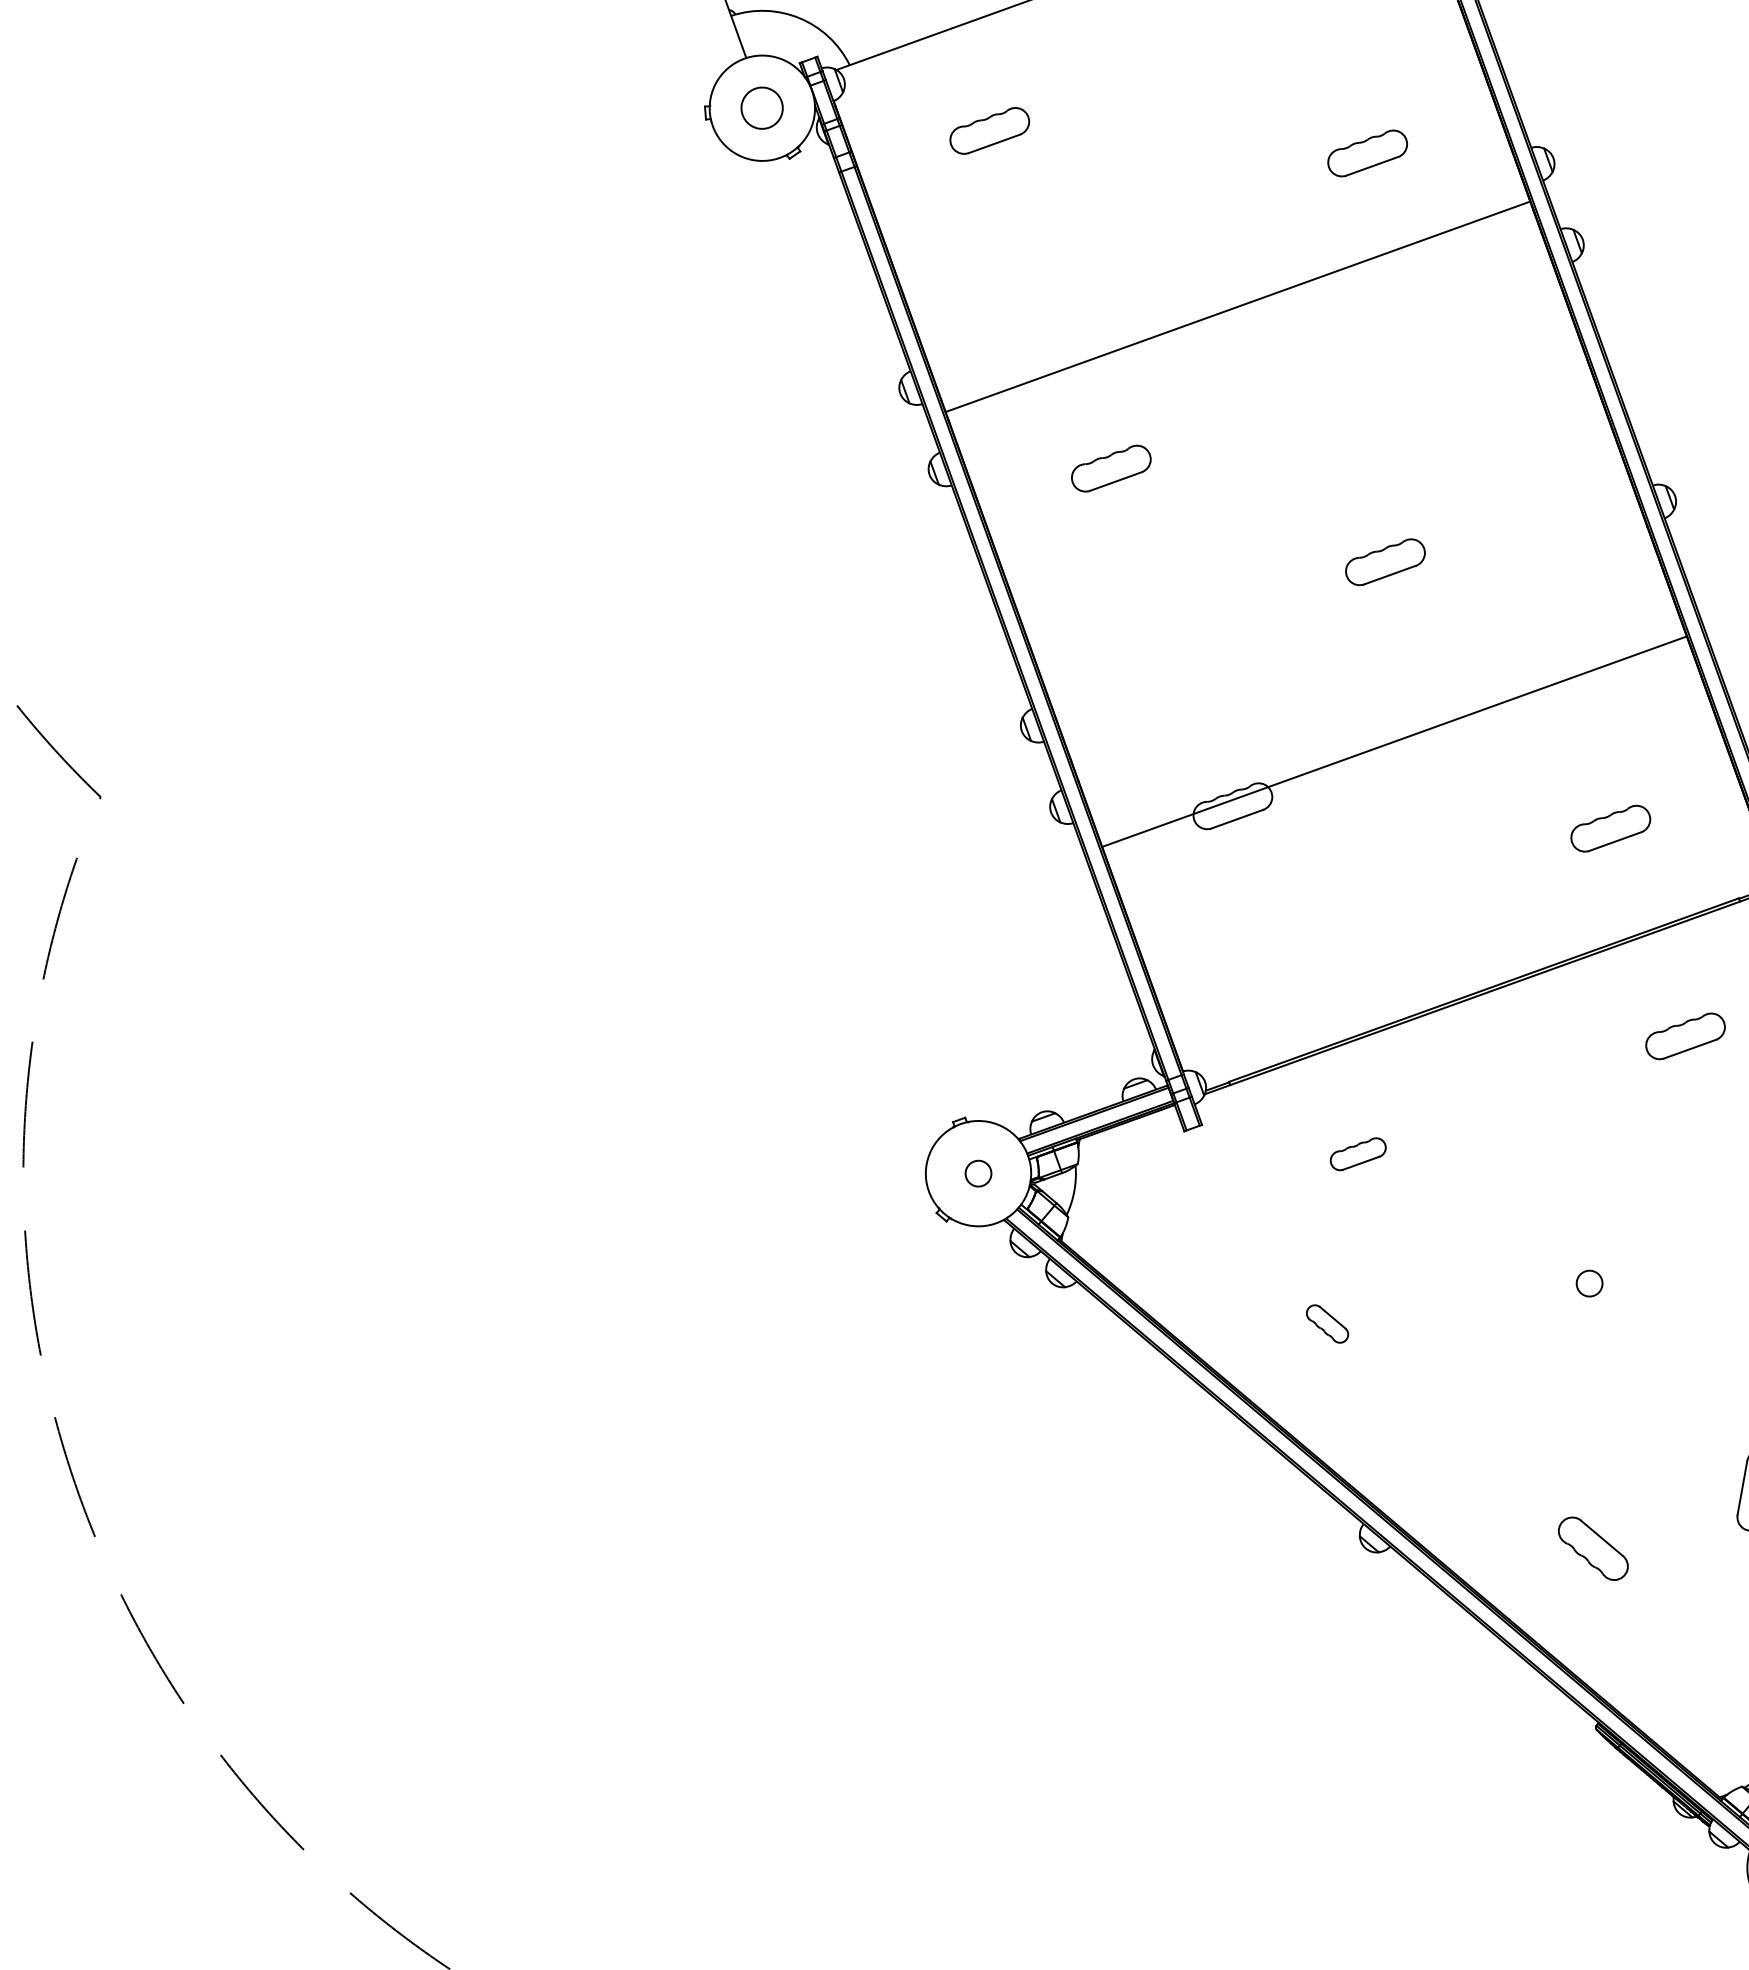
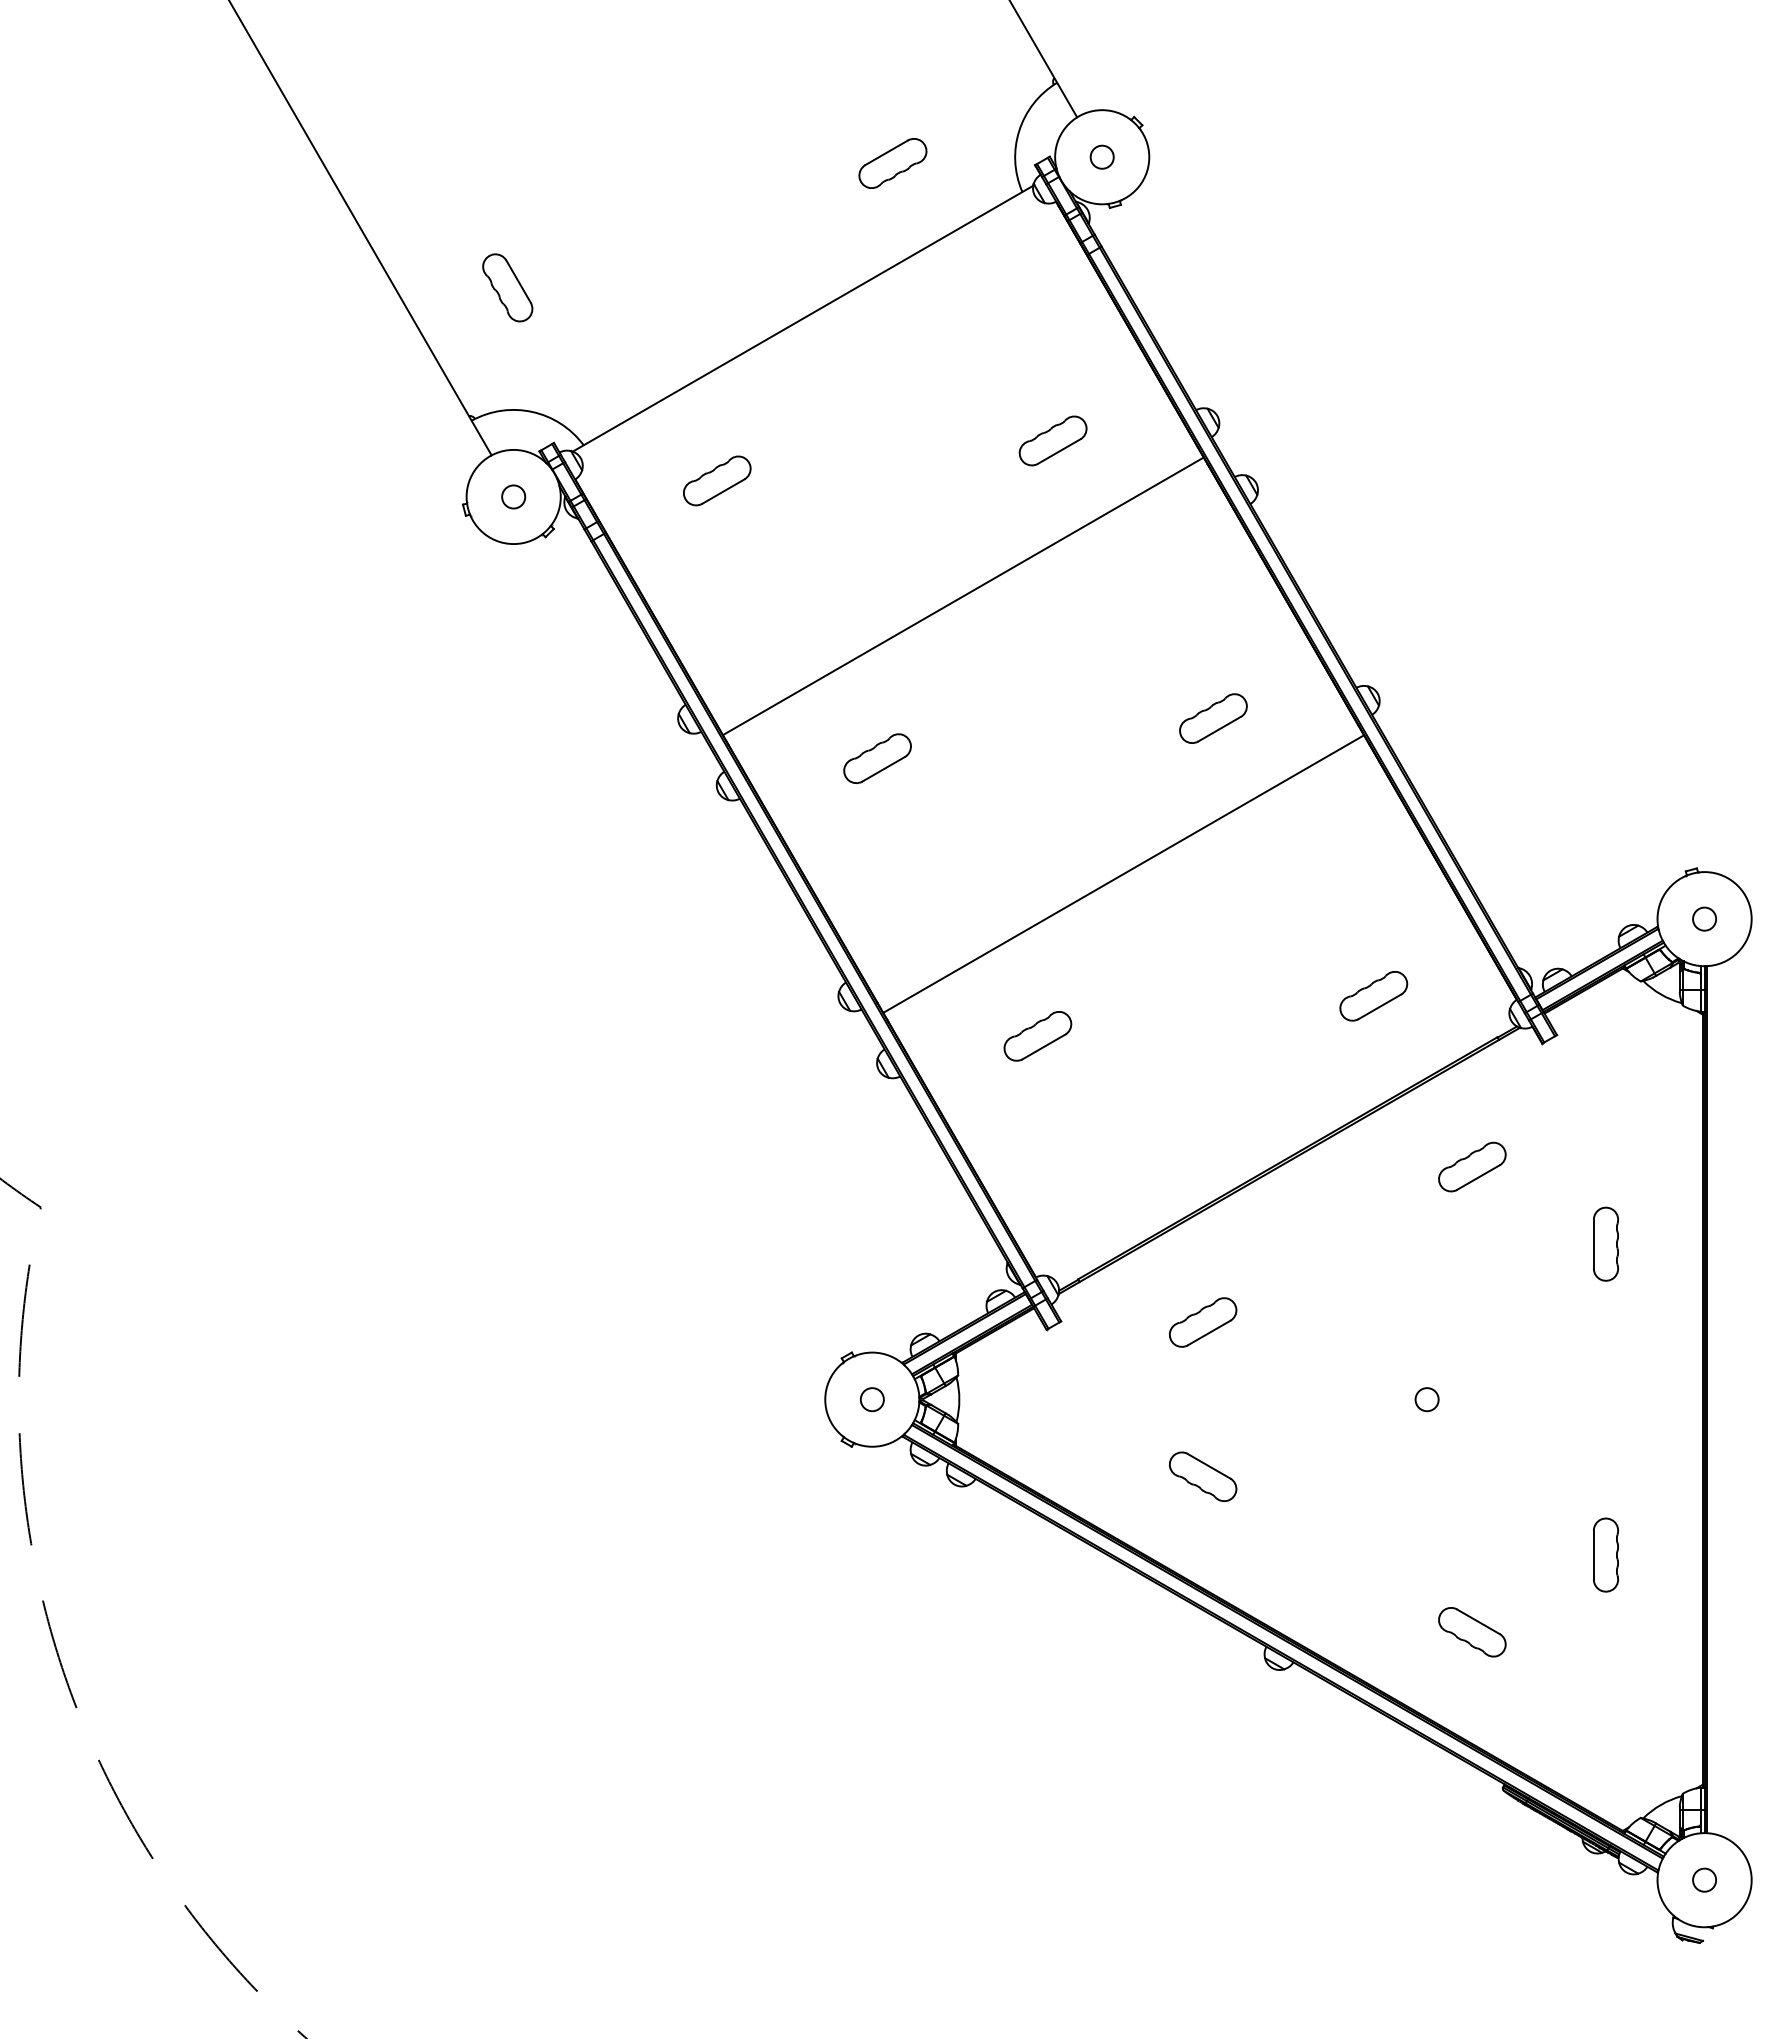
circle: (762, 107) -> (513, 496), size x0.62
part: (1385, 562) -> (1213, 718), moved
line: (1394, 741) -> (1123, 873), moved
part: (1358, 1154) -> (1203, 1322), size x1.43
part: (1326, 1323) -> (1202, 1476), size x1.67

